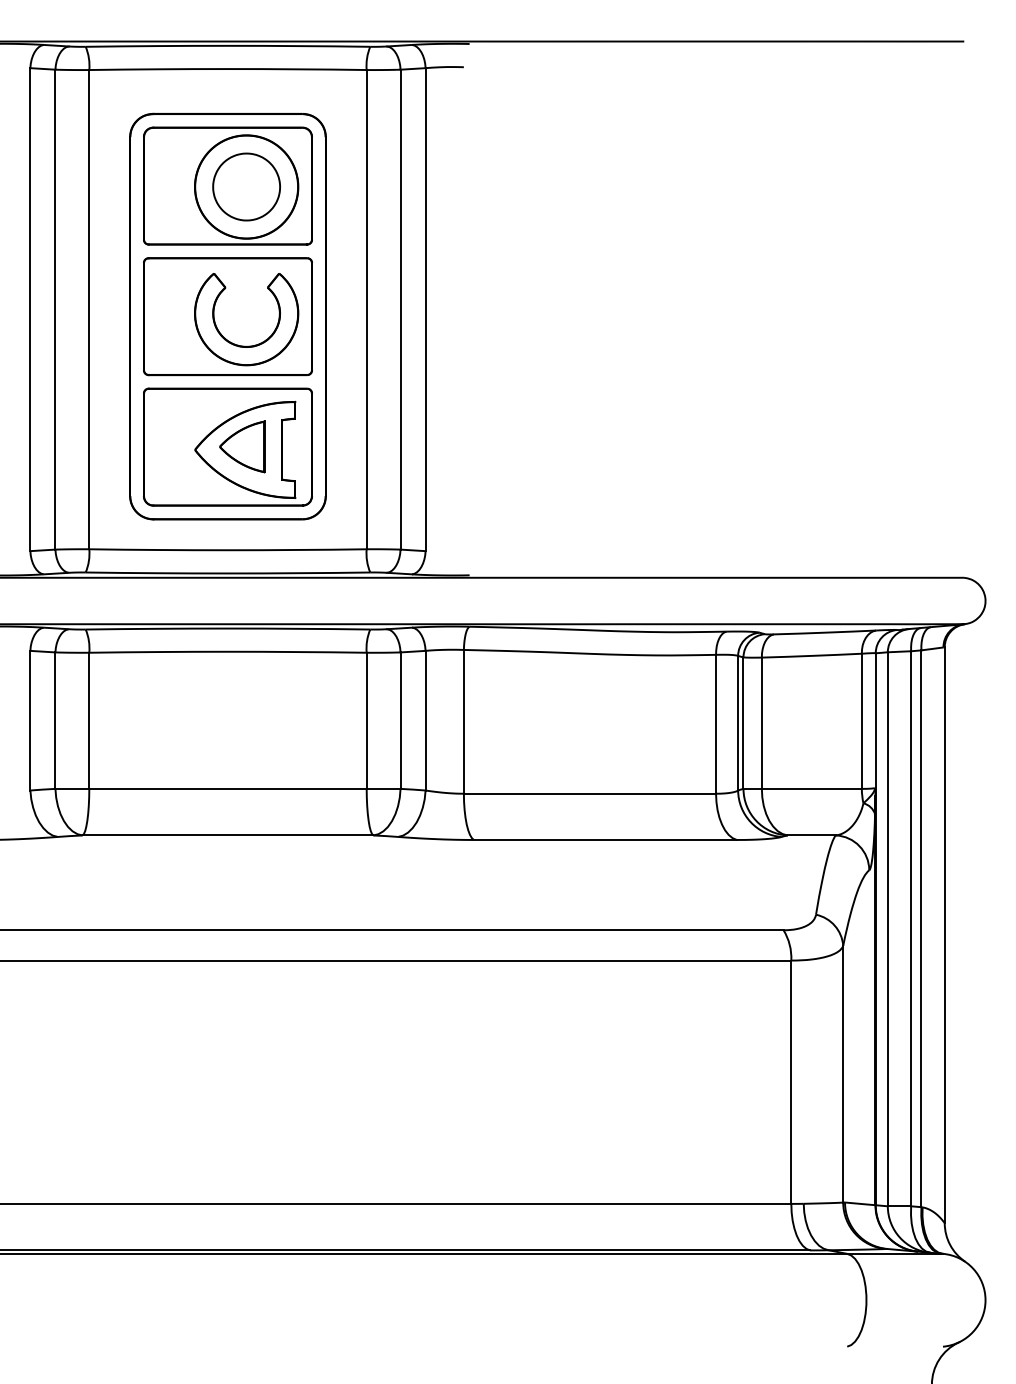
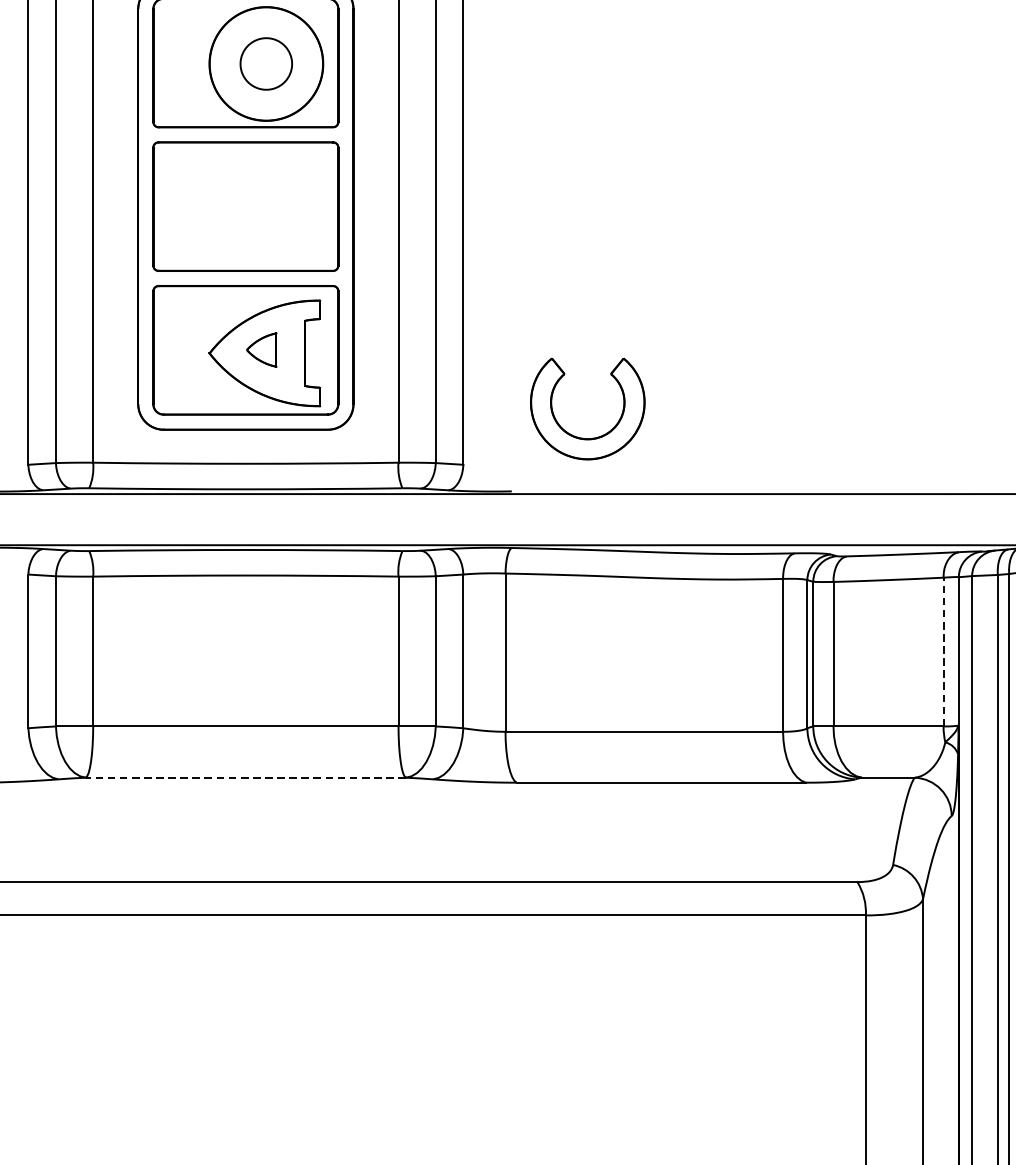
part: (246, 186) -> (266, 63), size x0.7
part: (245, 345) -> (586, 437), moved
part: (242, 446) -> (261, 349), size x0.6
line: (861, 721) -> (943, 652), solid -> dashed
line: (227, 835) -> (245, 777), solid -> dashed

